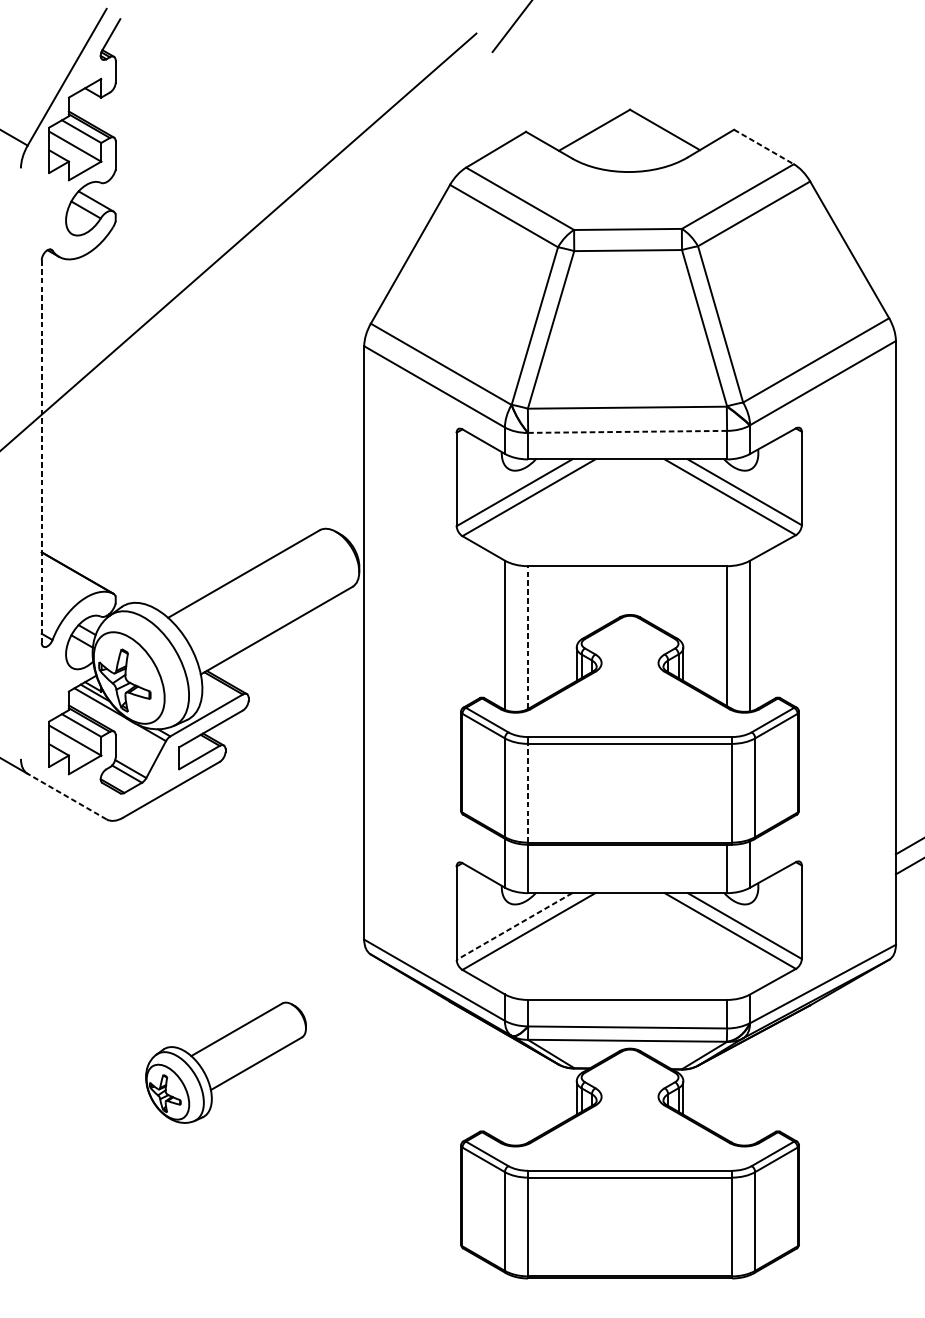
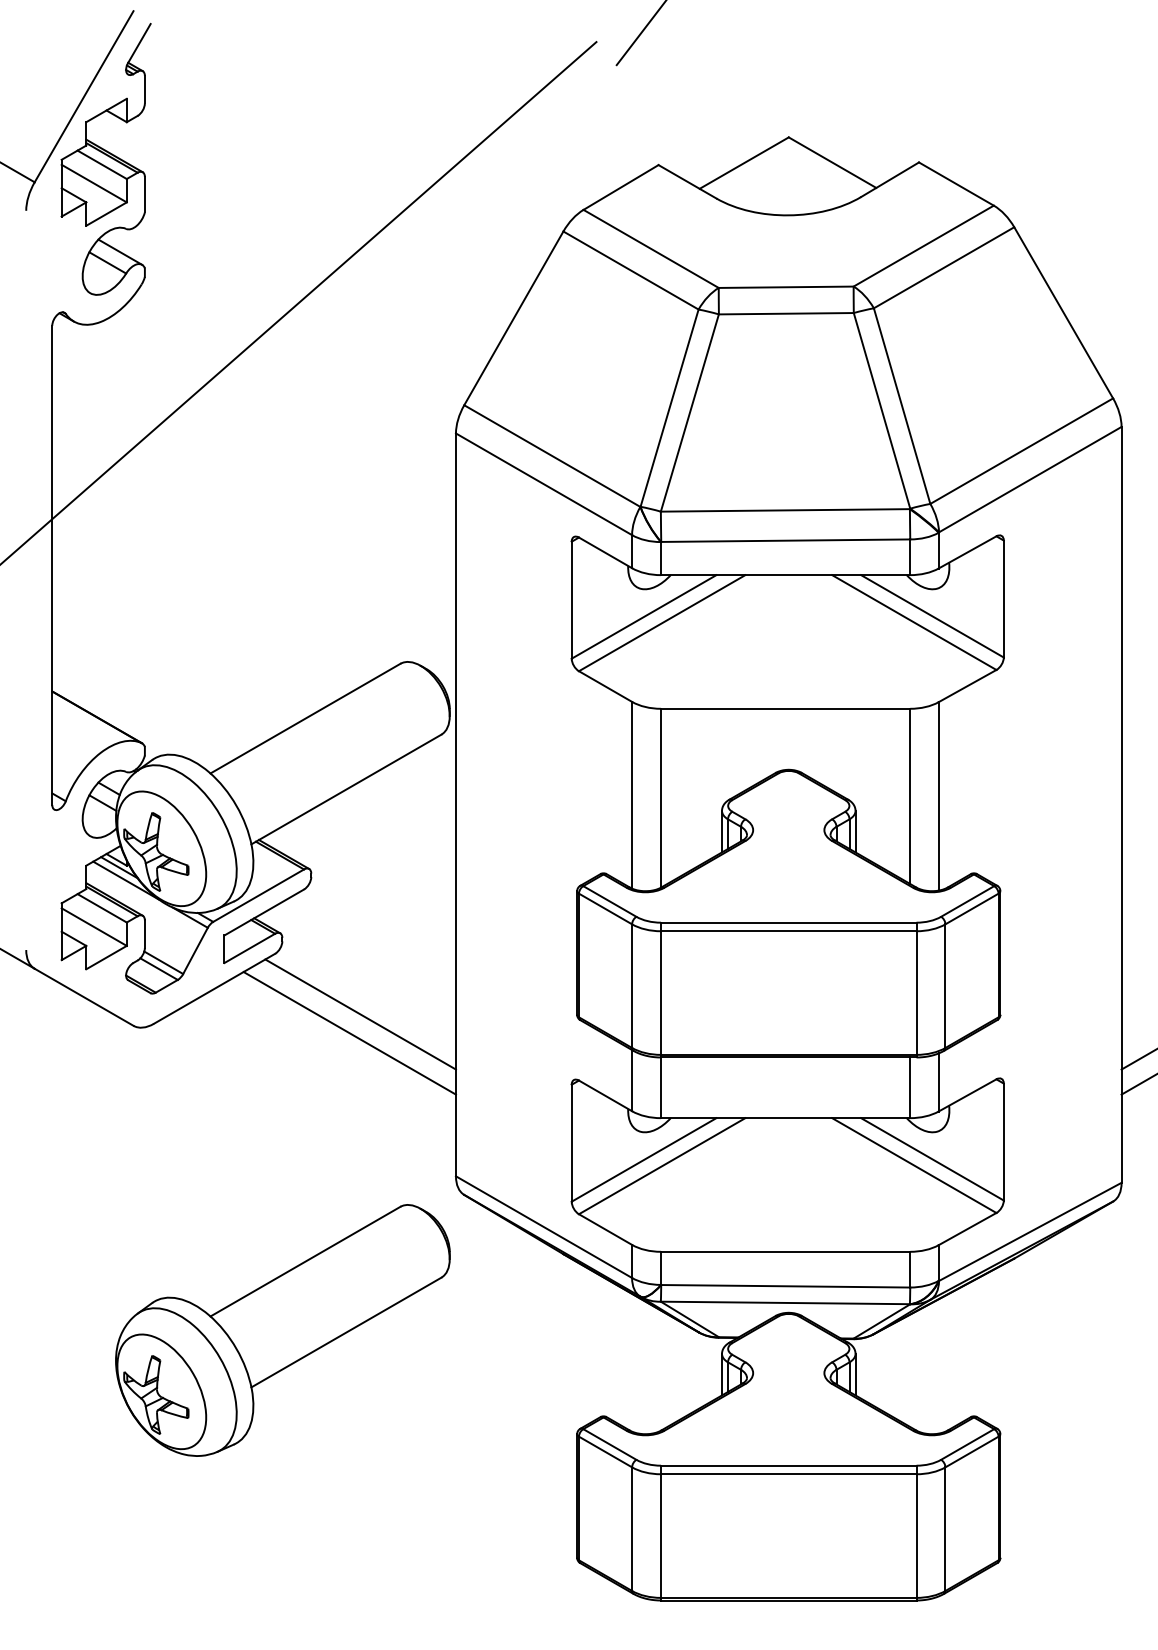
line: (764, 147) -> (956, 184), dashed -> solid
line: (627, 431) -> (785, 540), dashed -> solid
line: (41, 451) -> (52, 565), dashed -> solid
line: (528, 637) -> (661, 797), dashed -> solid
line: (528, 793) -> (661, 993), dashed -> solid
line: (66, 796) -> (83, 997), dashed -> solid
line: (287, 810) -> (360, 1014), added
line: (279, 825) -> (349, 1033), added
line: (514, 926) -> (644, 1159), dashed -> solid
part: (225, 1062) -> (282, 1330), size x1.67

